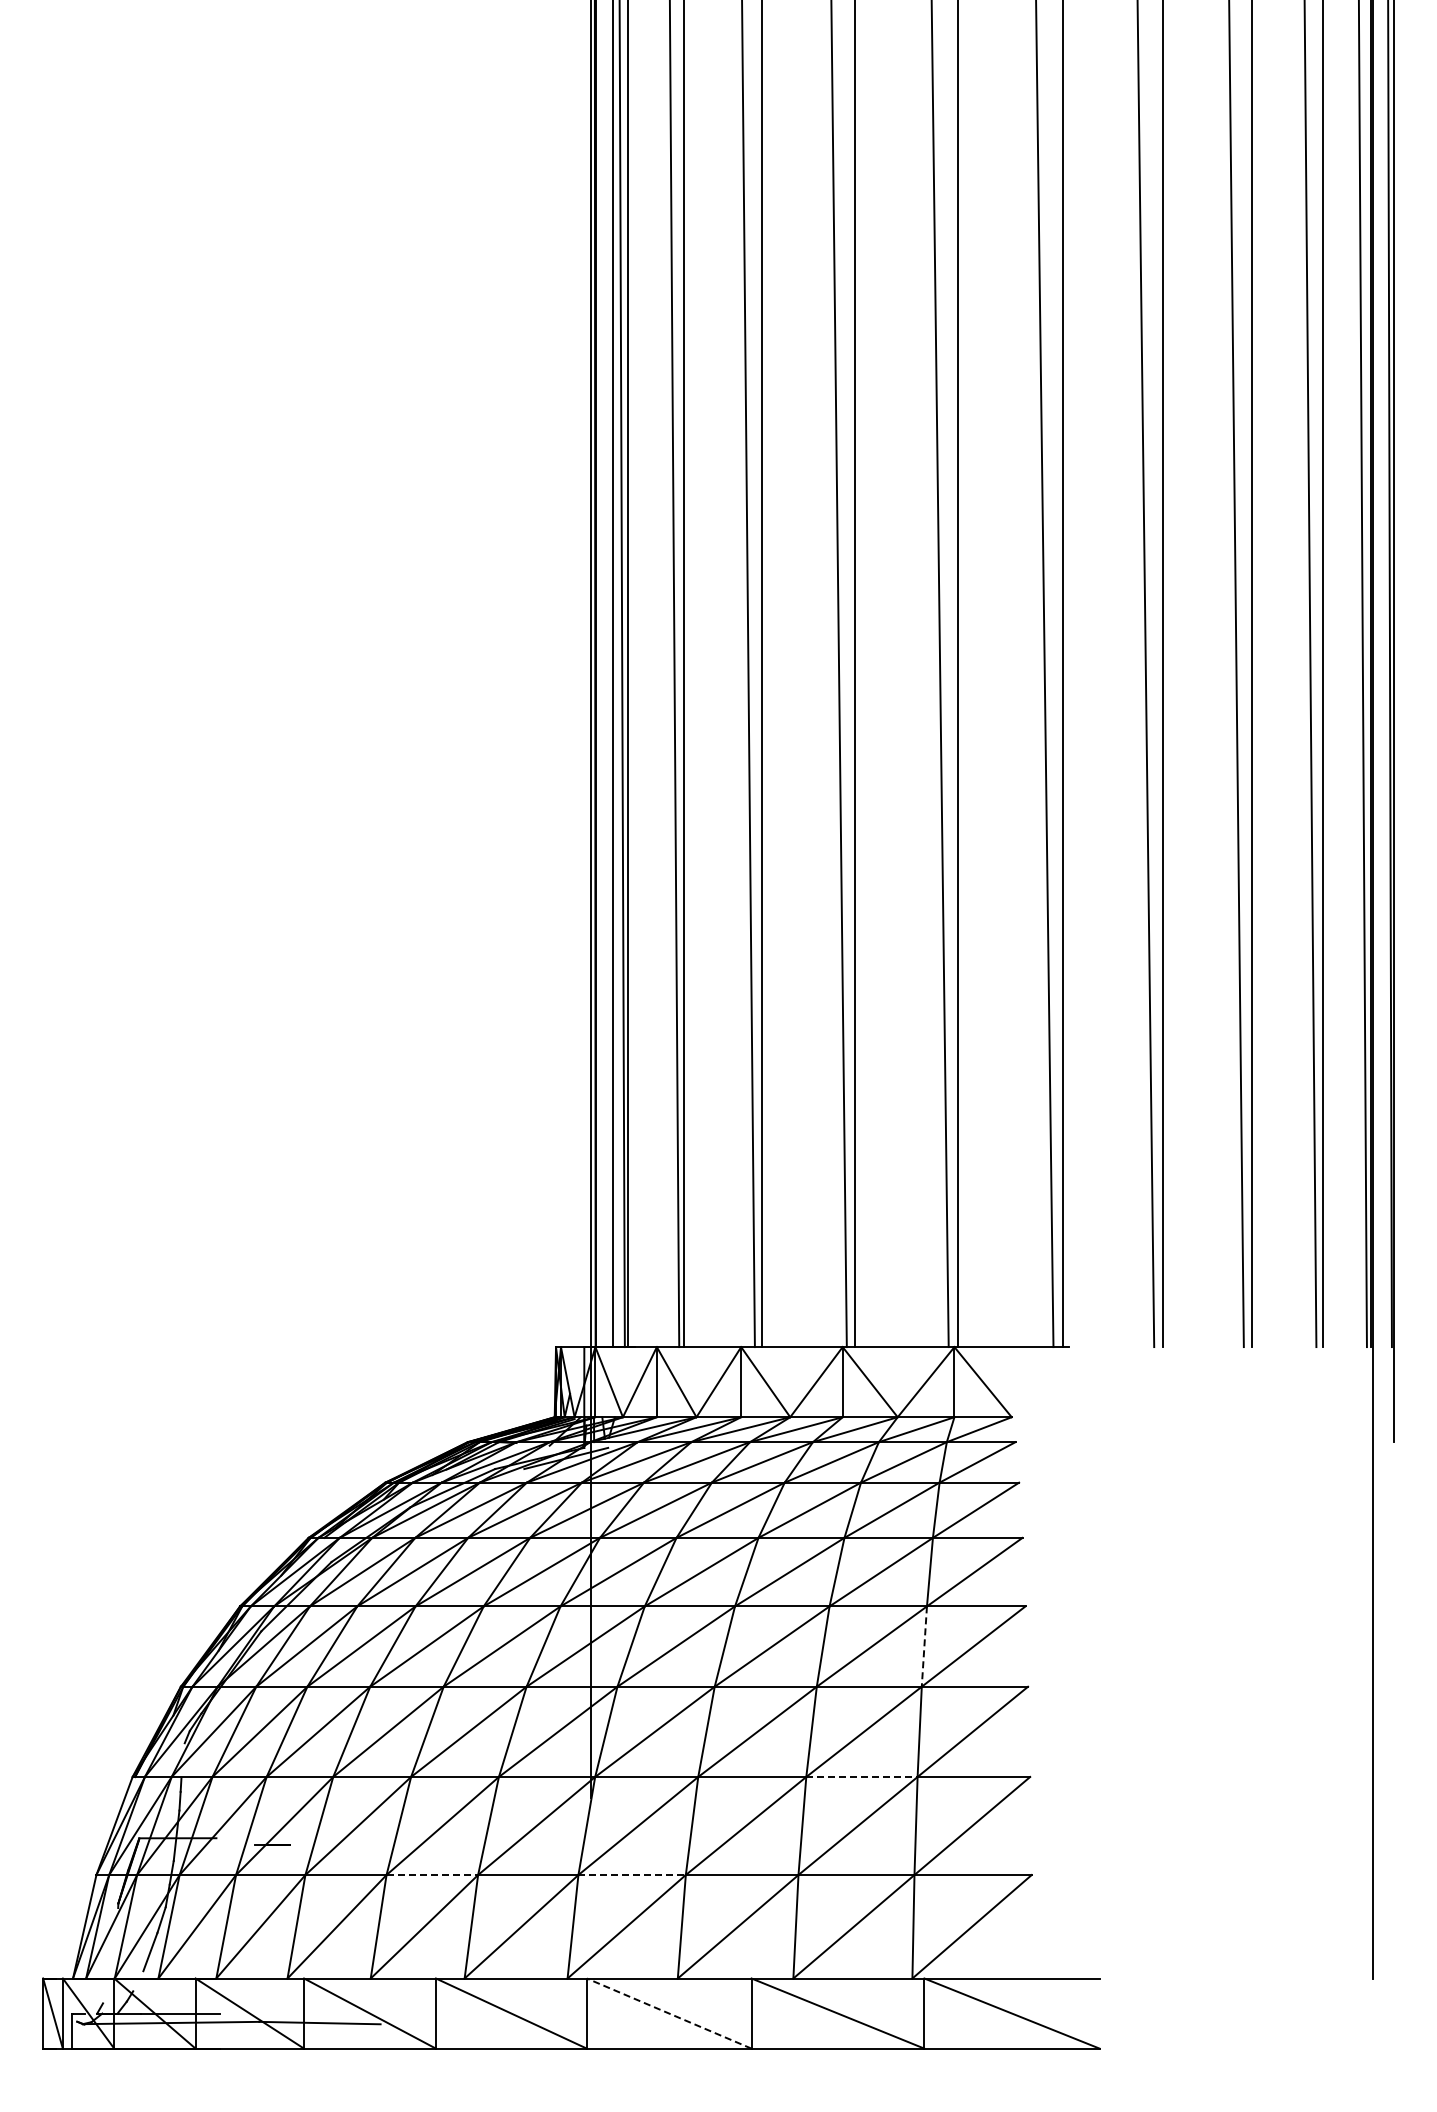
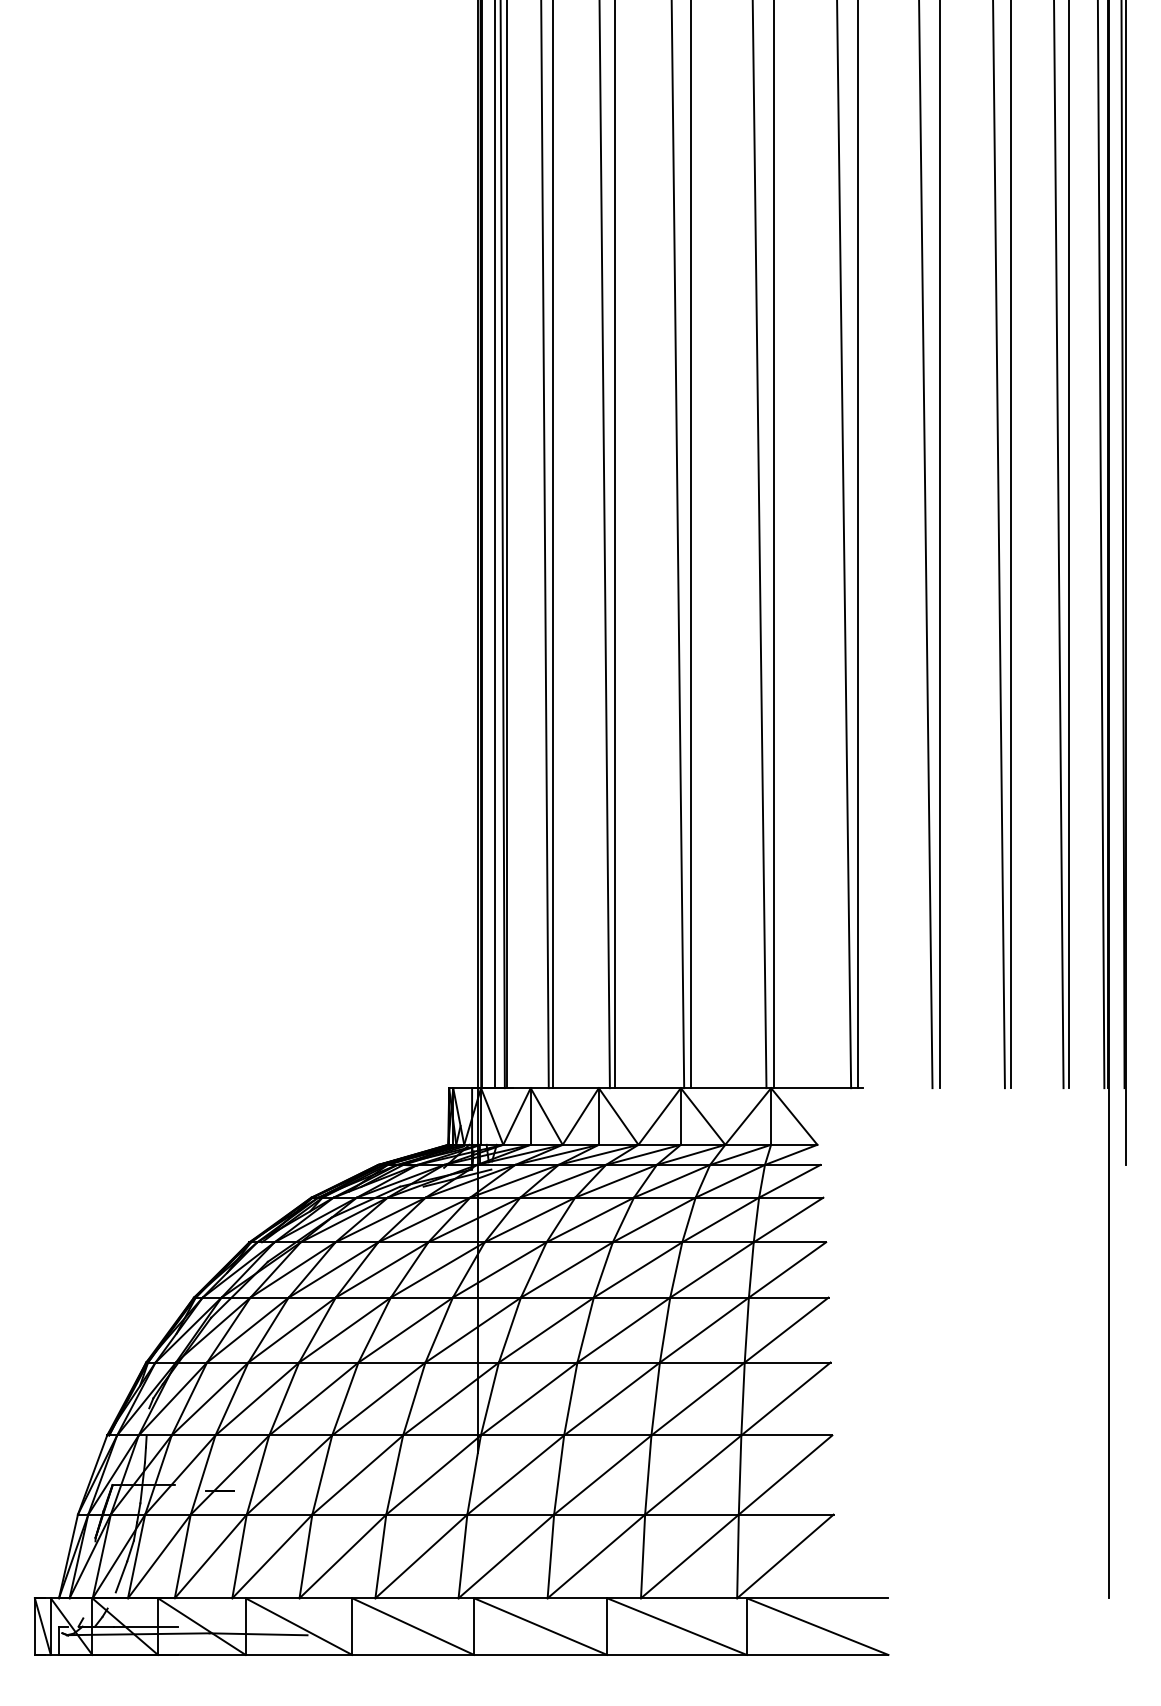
line: (924, 1647) -> (746, 1330), dashed -> solid
line: (861, 1776) -> (696, 1435), dashed -> solid
line: (432, 1875) -> (349, 1515), dashed -> solid
line: (632, 1875) -> (511, 1515), dashed -> solid
line: (668, 2013) -> (540, 1626), dashed -> solid

